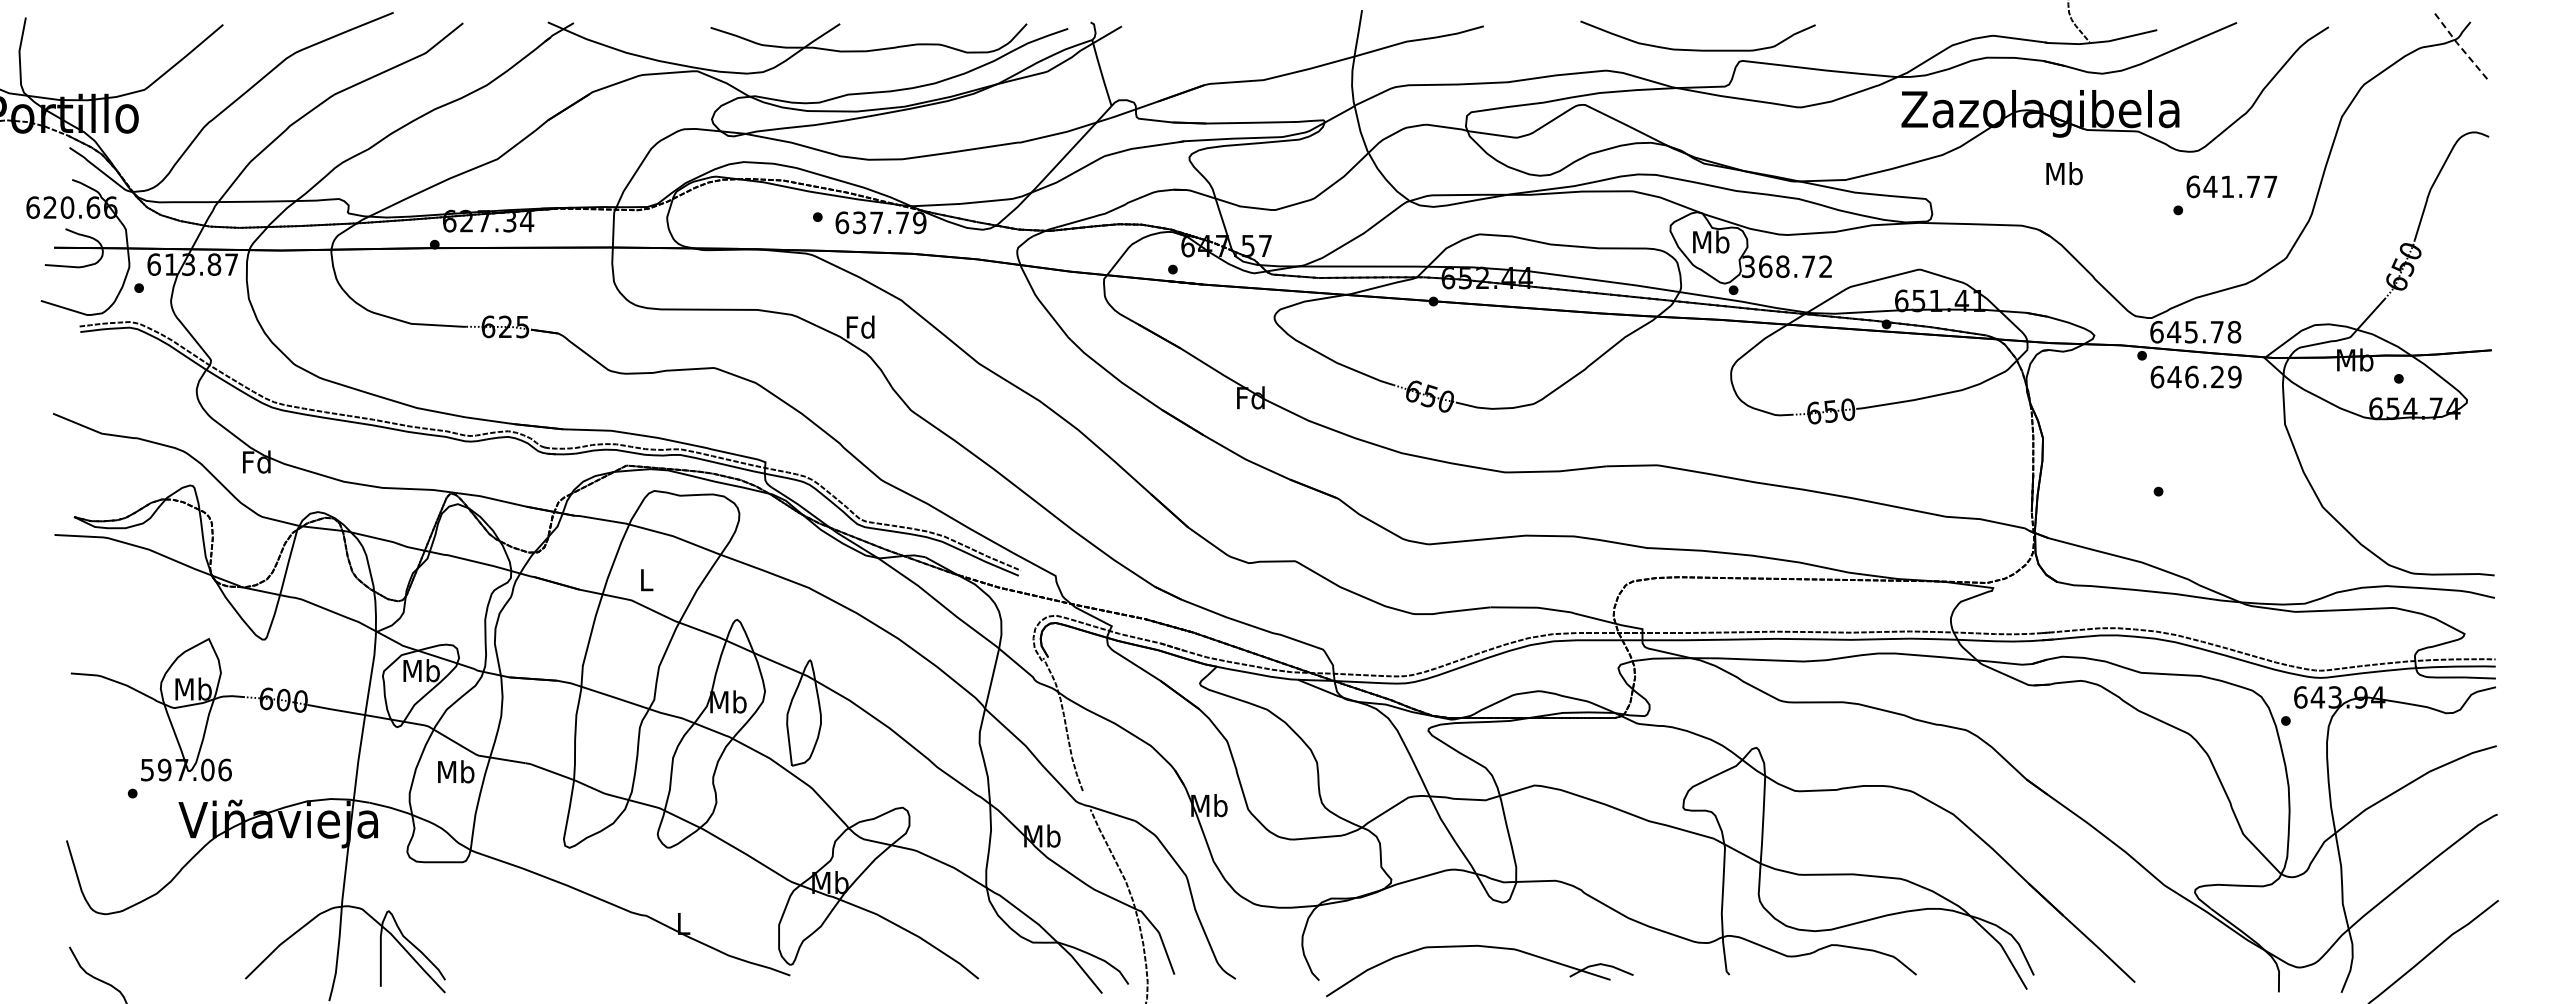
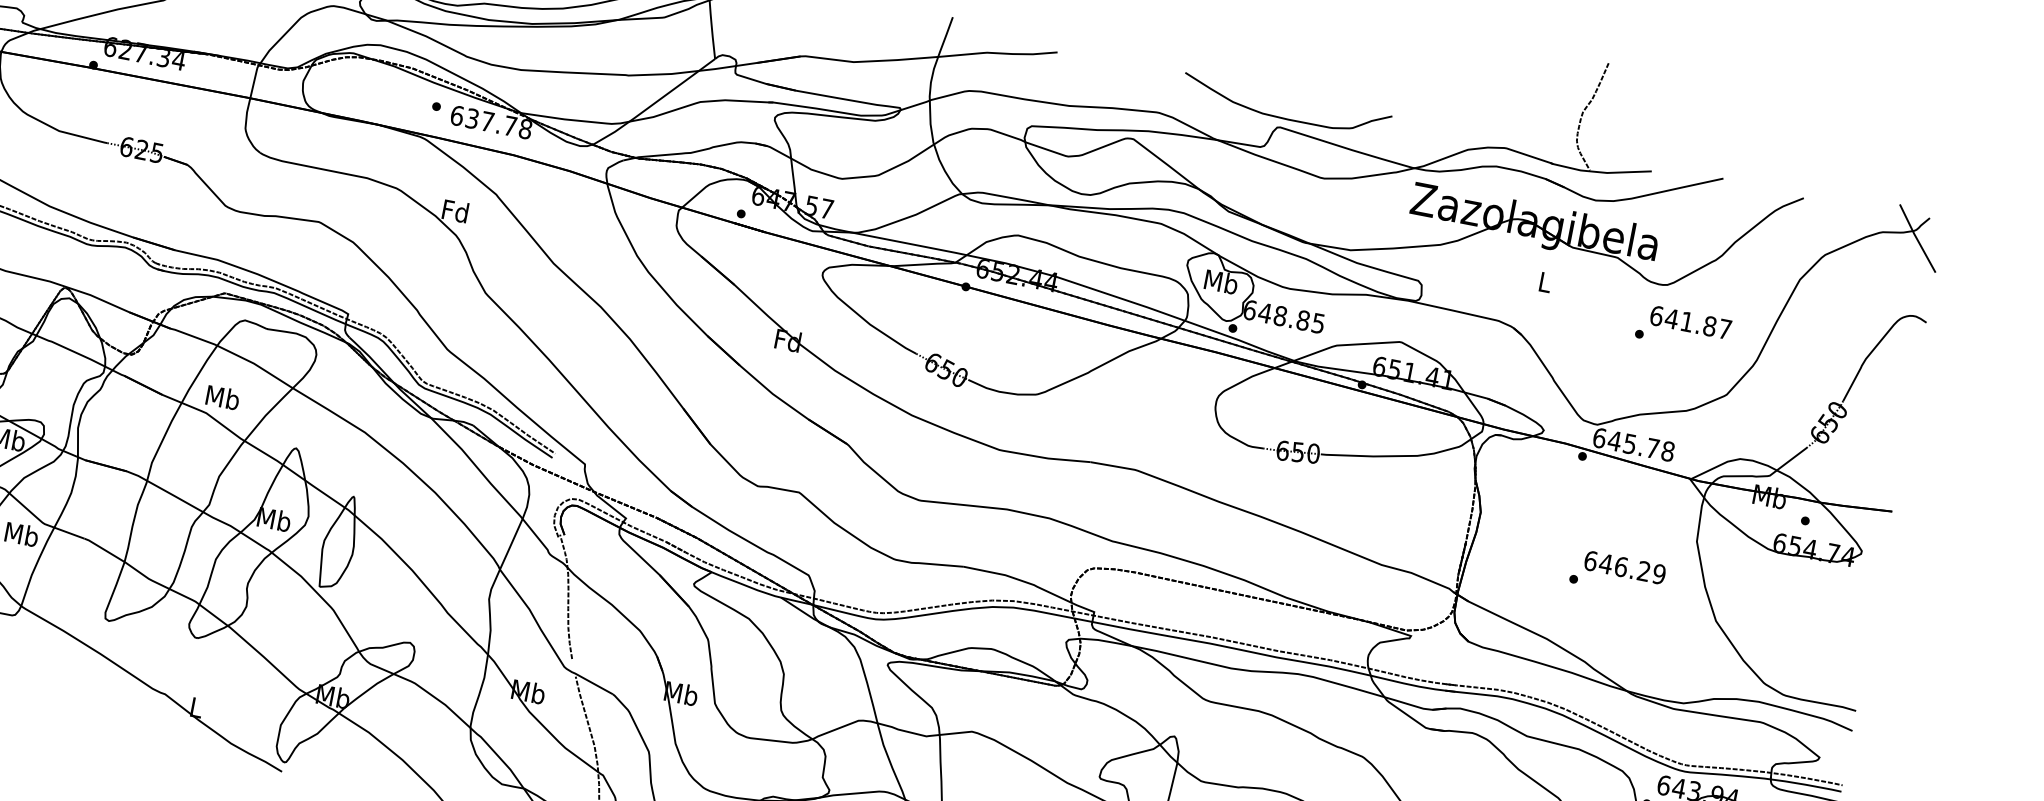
line: (2460, 47) -> (1916, 238), dashed -> solid
curve: (1697, 49) -> (1283, 117), moved
text: (2064, 173) -> (1545, 282), Mb -> L
text: (2253, 186) -> (1709, 326), 641.77 -> 641.87
text: (919, 223) -> (525, 129), 637.79 -> 637.78
text: (1786, 266) -> (1283, 316), 368.72 -> 648.85
text: (2195, 376) -> (1624, 567), moved
text: (646, 579) -> (223, 397), L -> Mb

